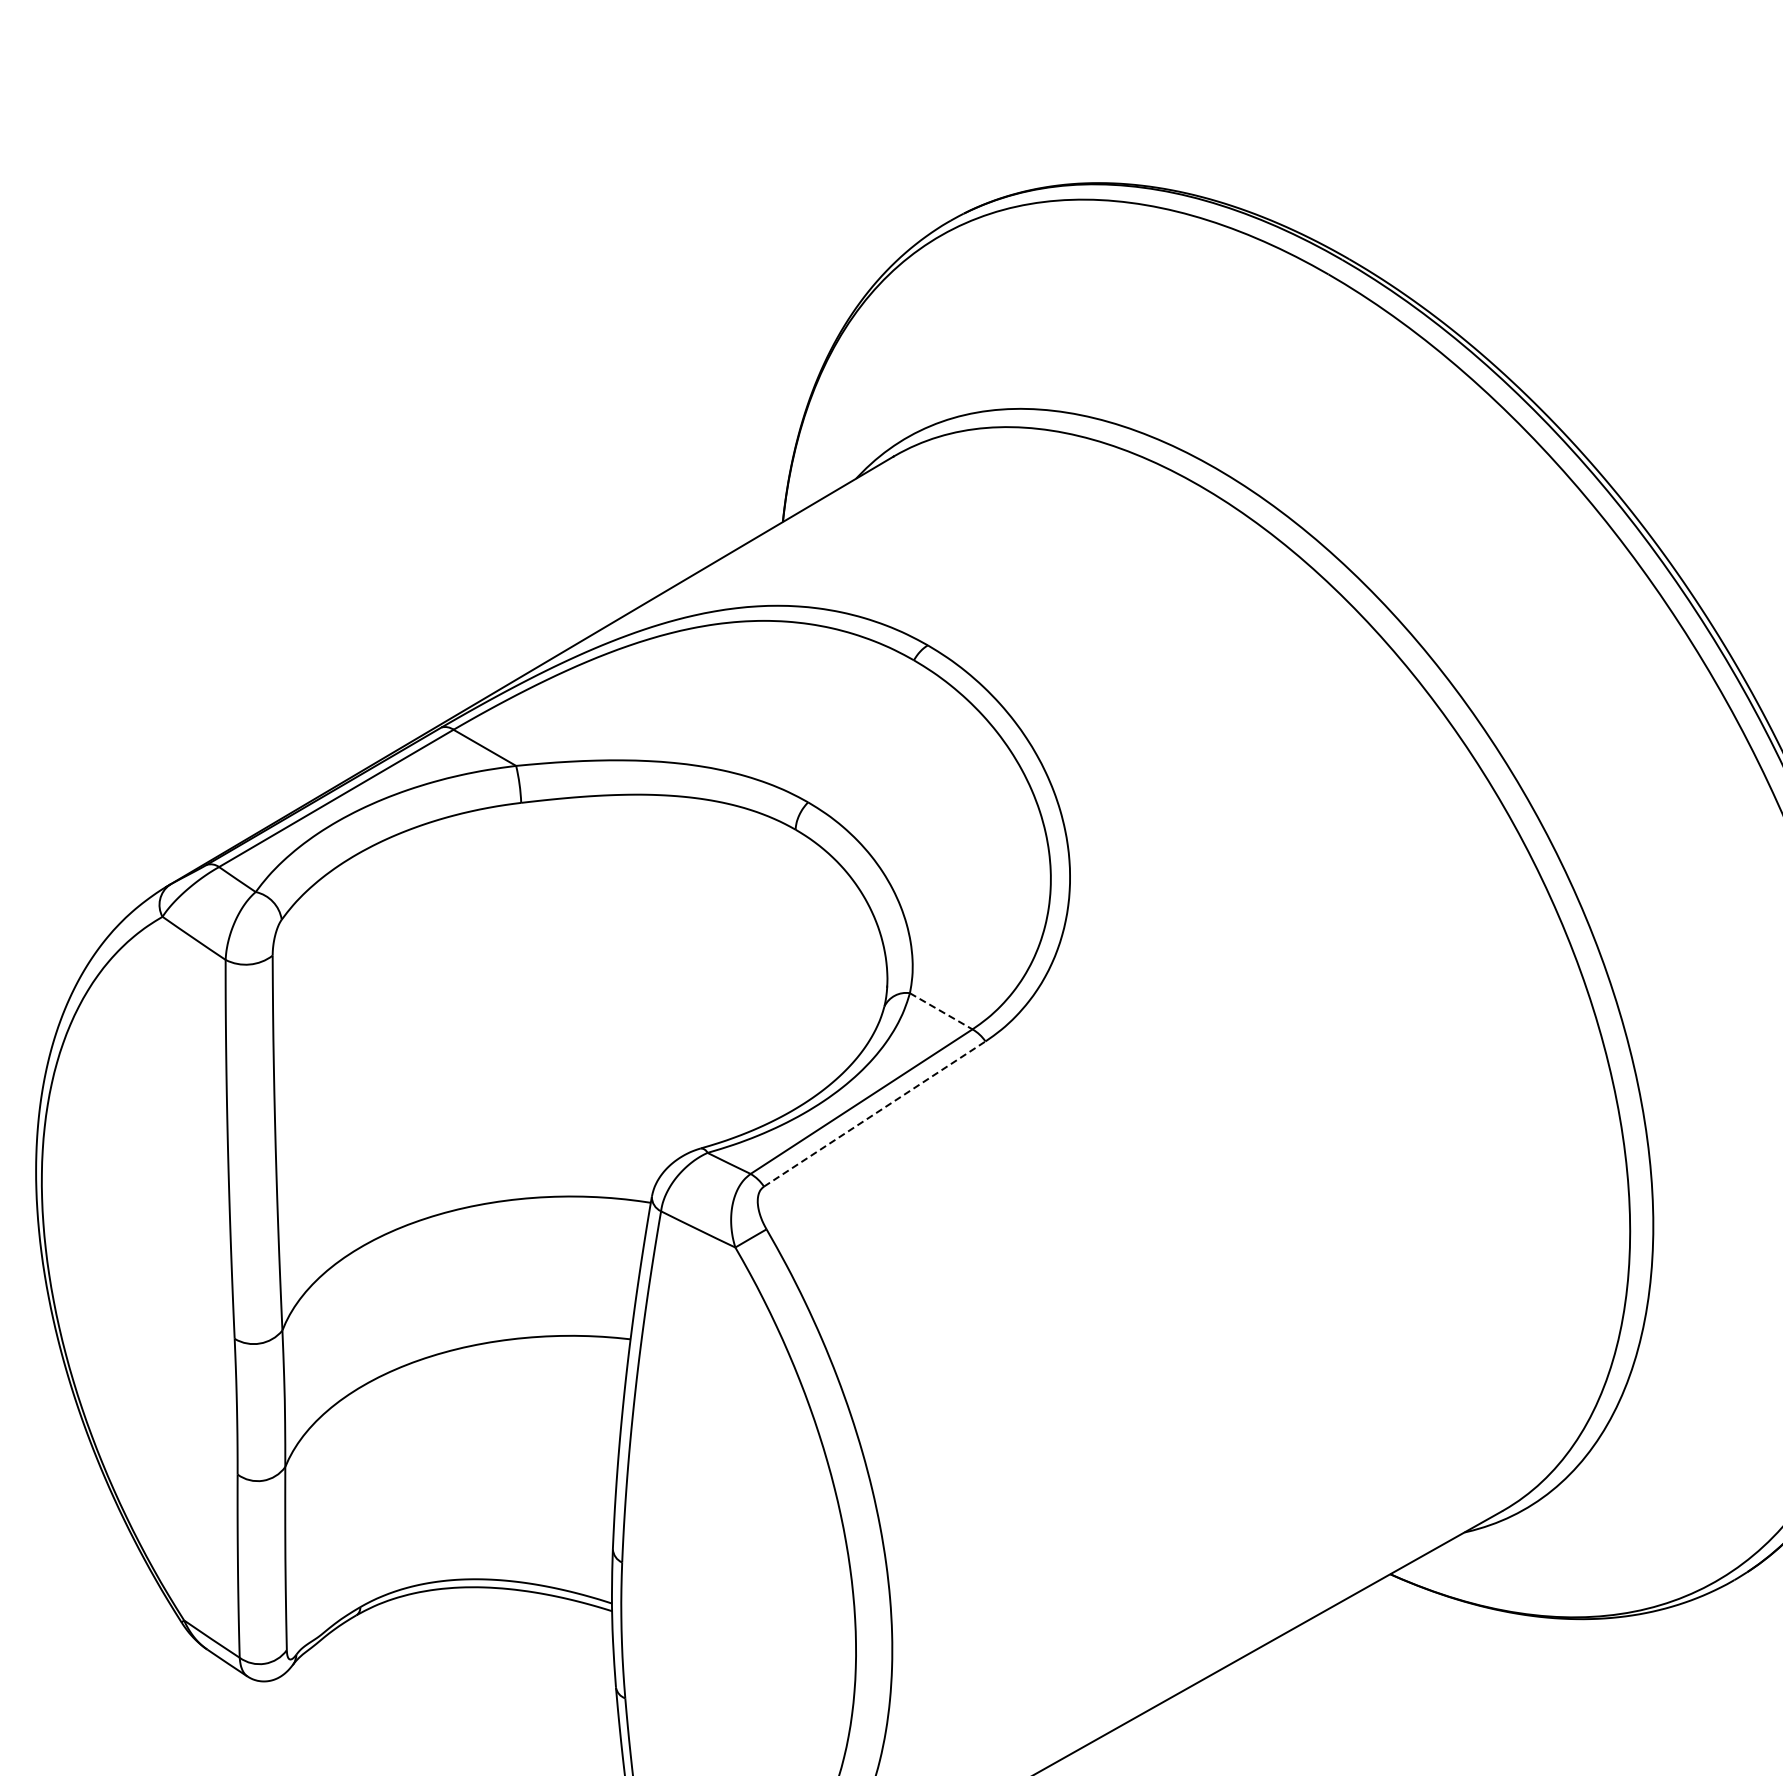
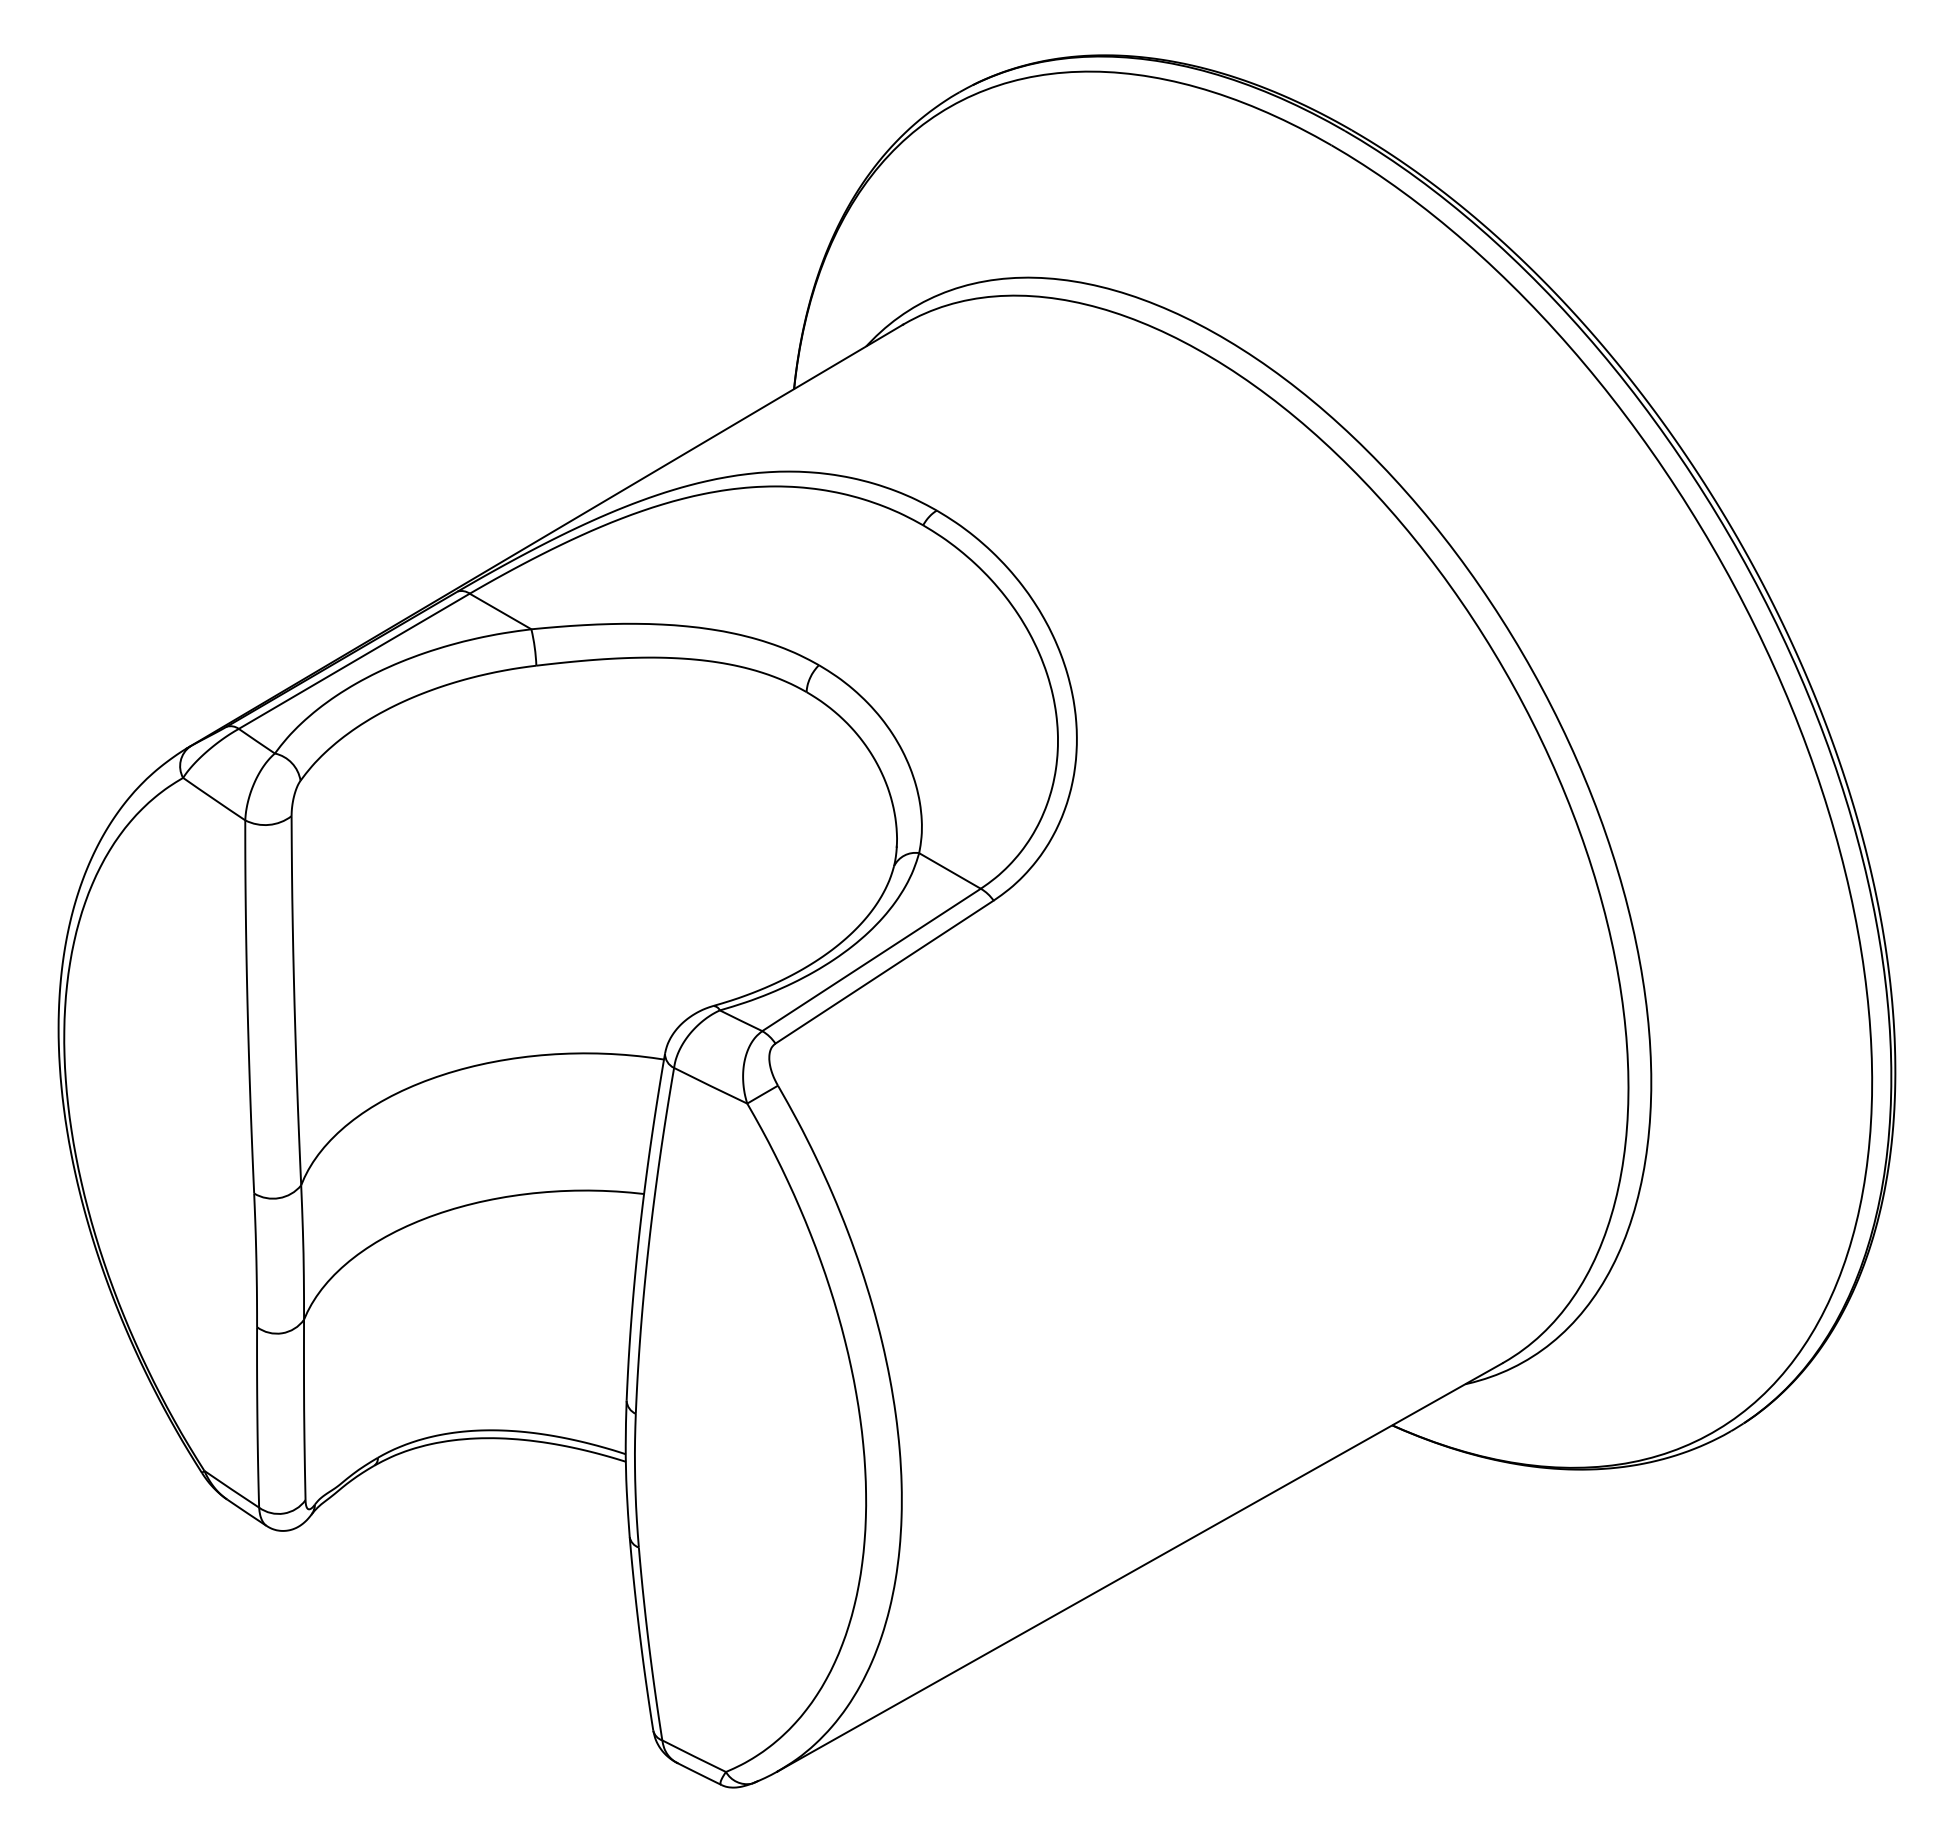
line: (941, 1010) -> (950, 870), dashed -> solid
line: (874, 1113) -> (884, 971), dashed -> solid

